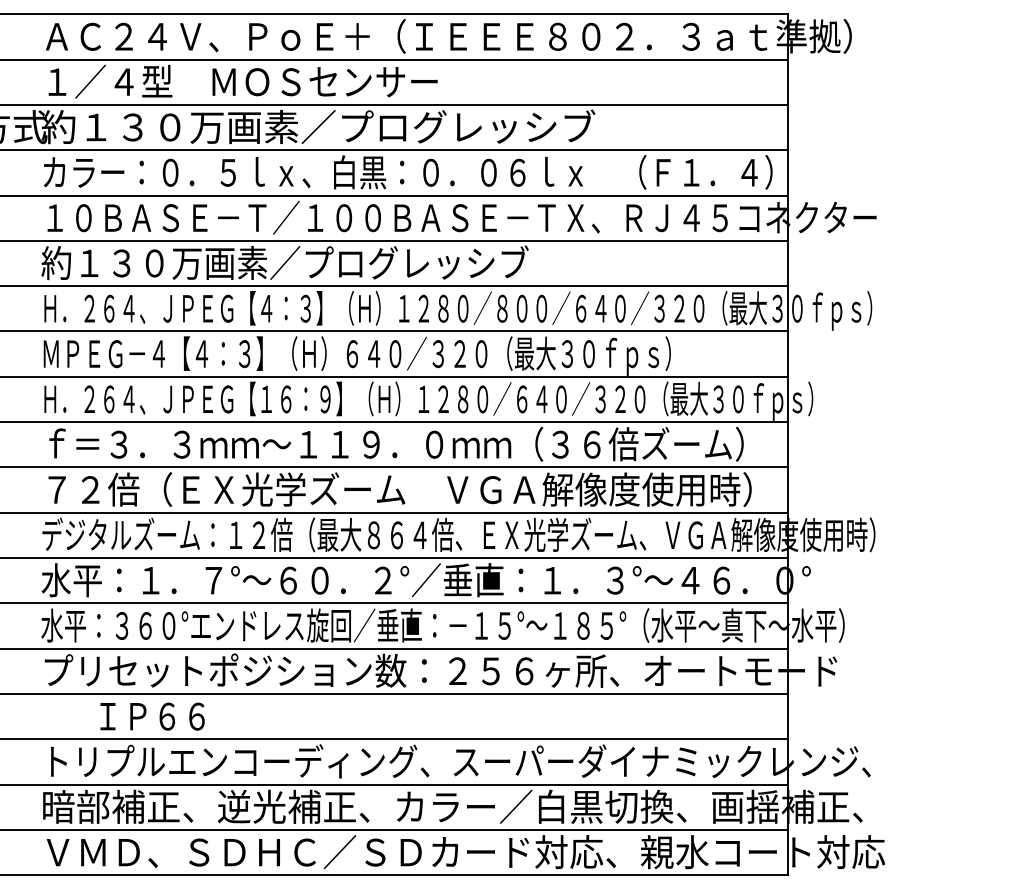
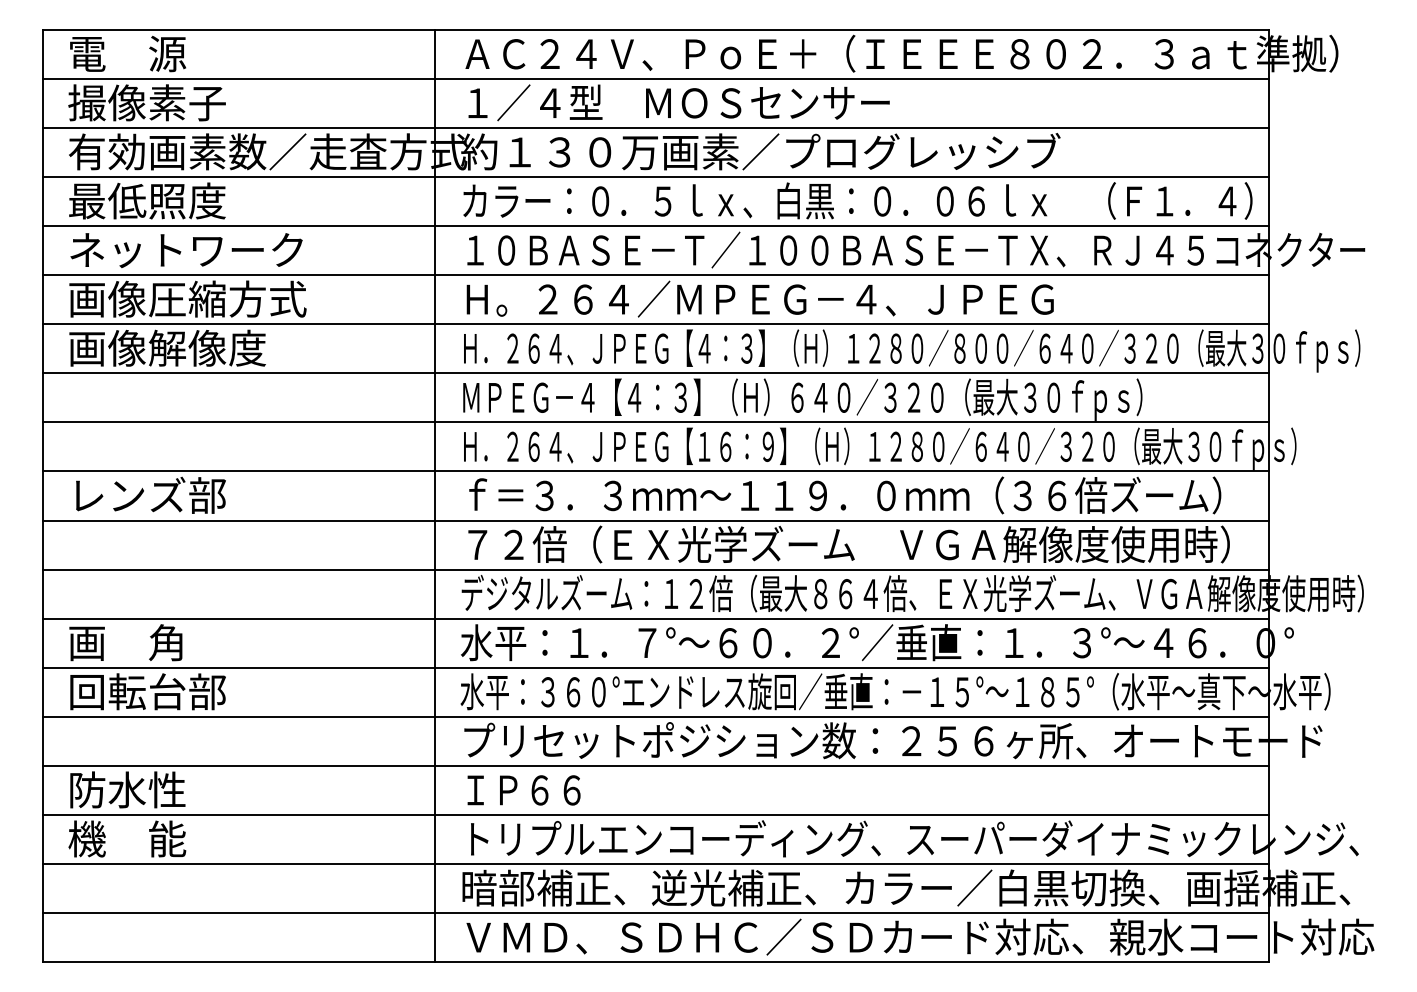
text: (314, 262) -> (756, 298), 約１３０万画素／プログレッシブ -> Ｈ。２６４／ＭＰＥＧ－４、ＪＰＥＧ
line: (18, 444) -> (435, 495), added
text: (152, 716) -> (523, 790), moved

